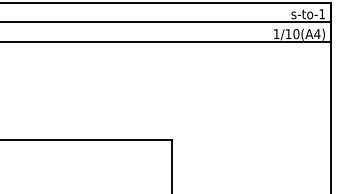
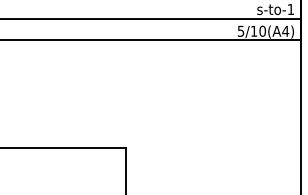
text: (276, 34) -> (240, 31), 1/10(A4) -> 5/10(A4)

